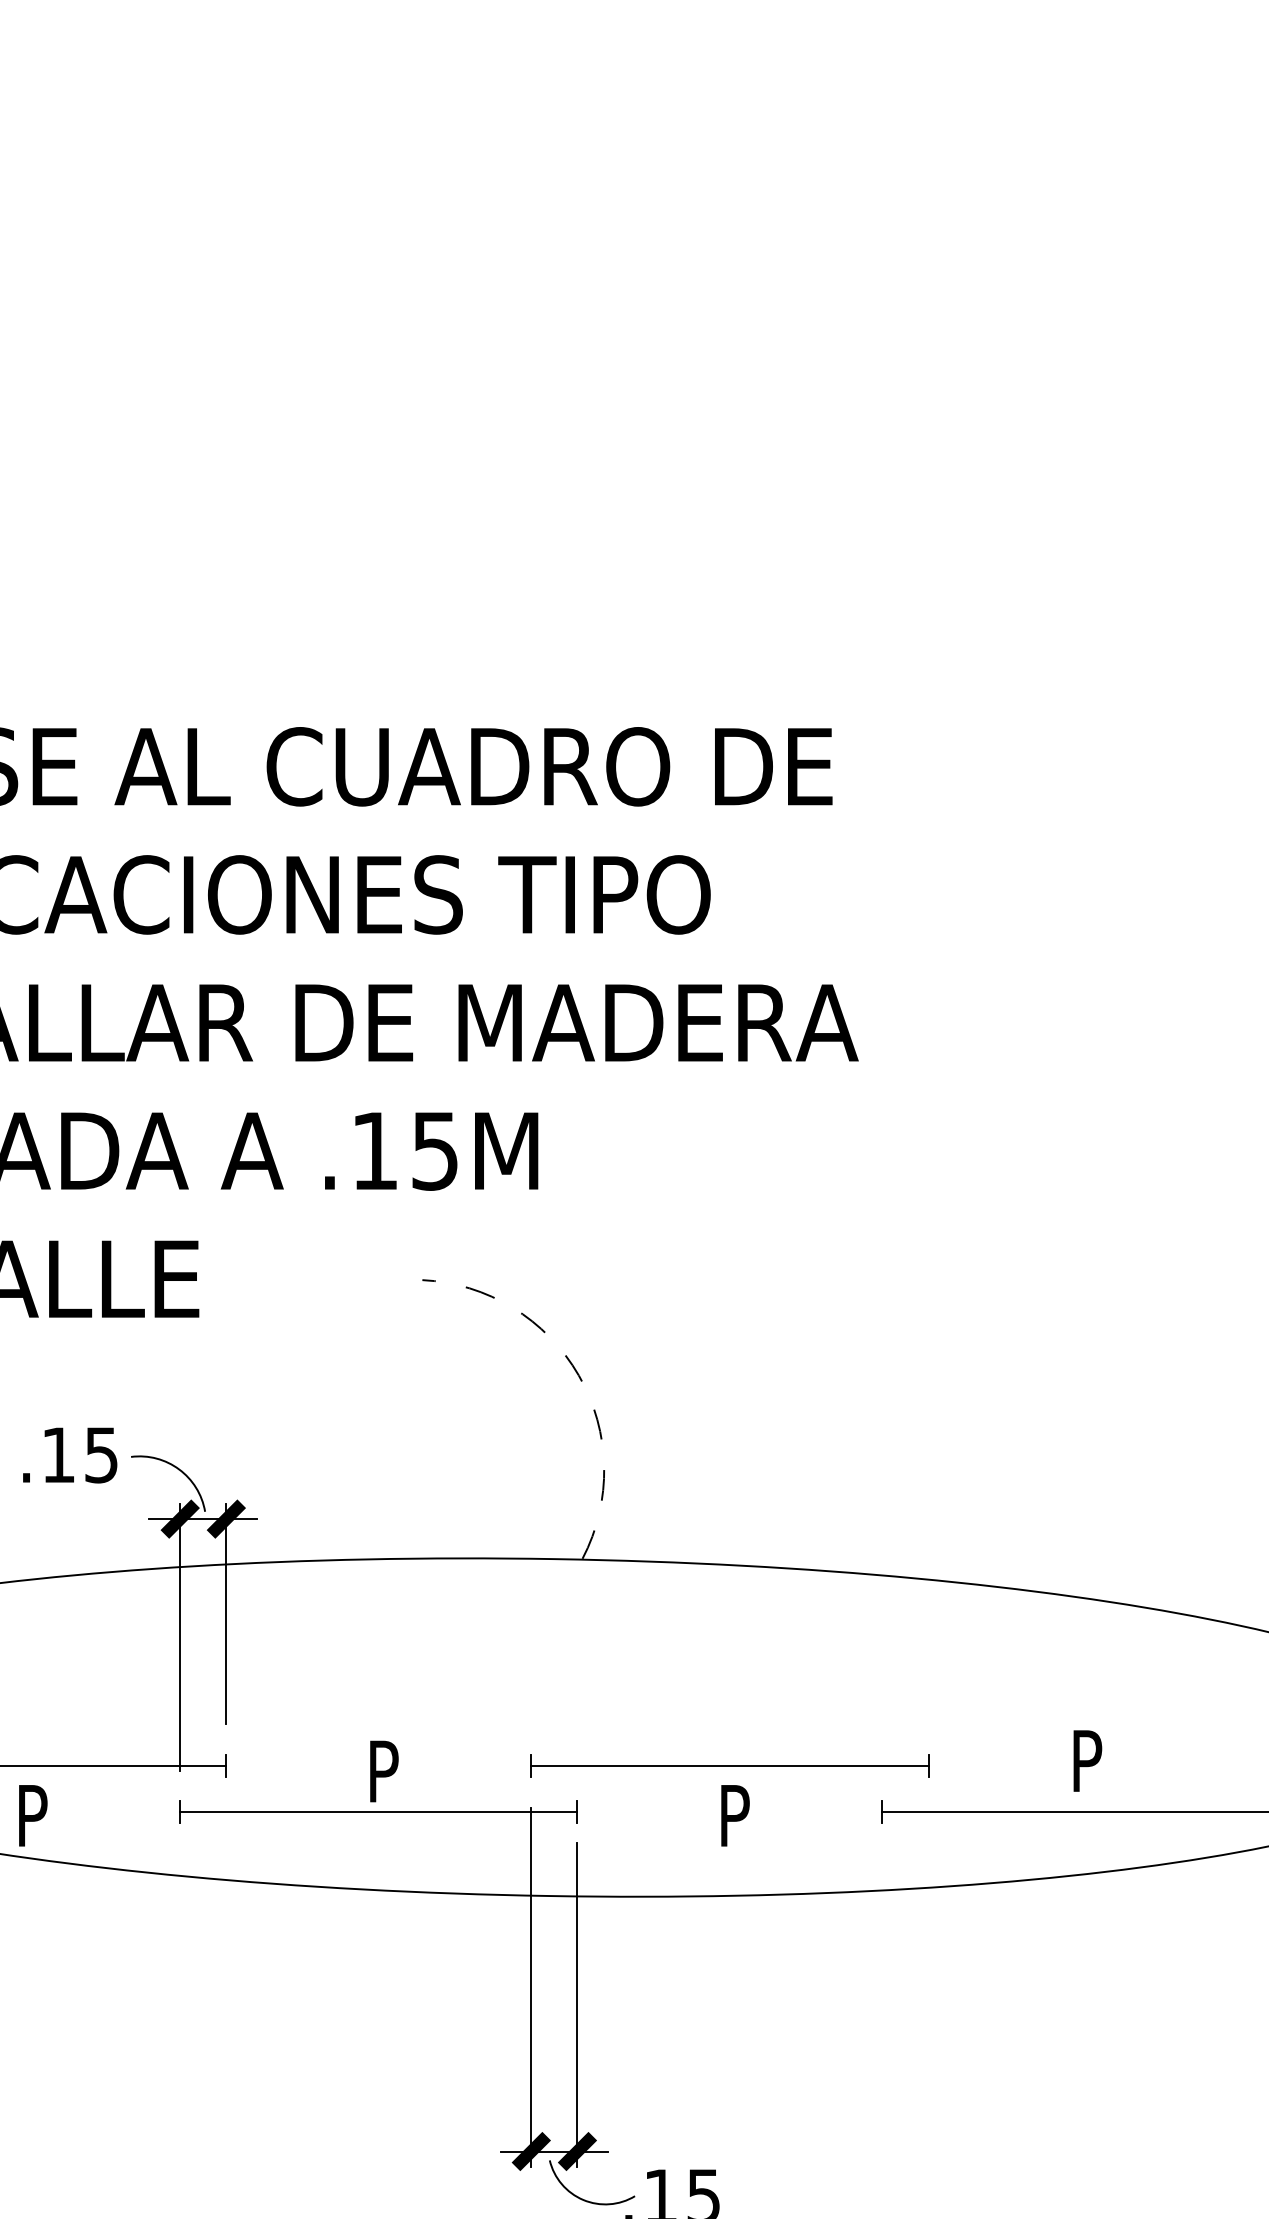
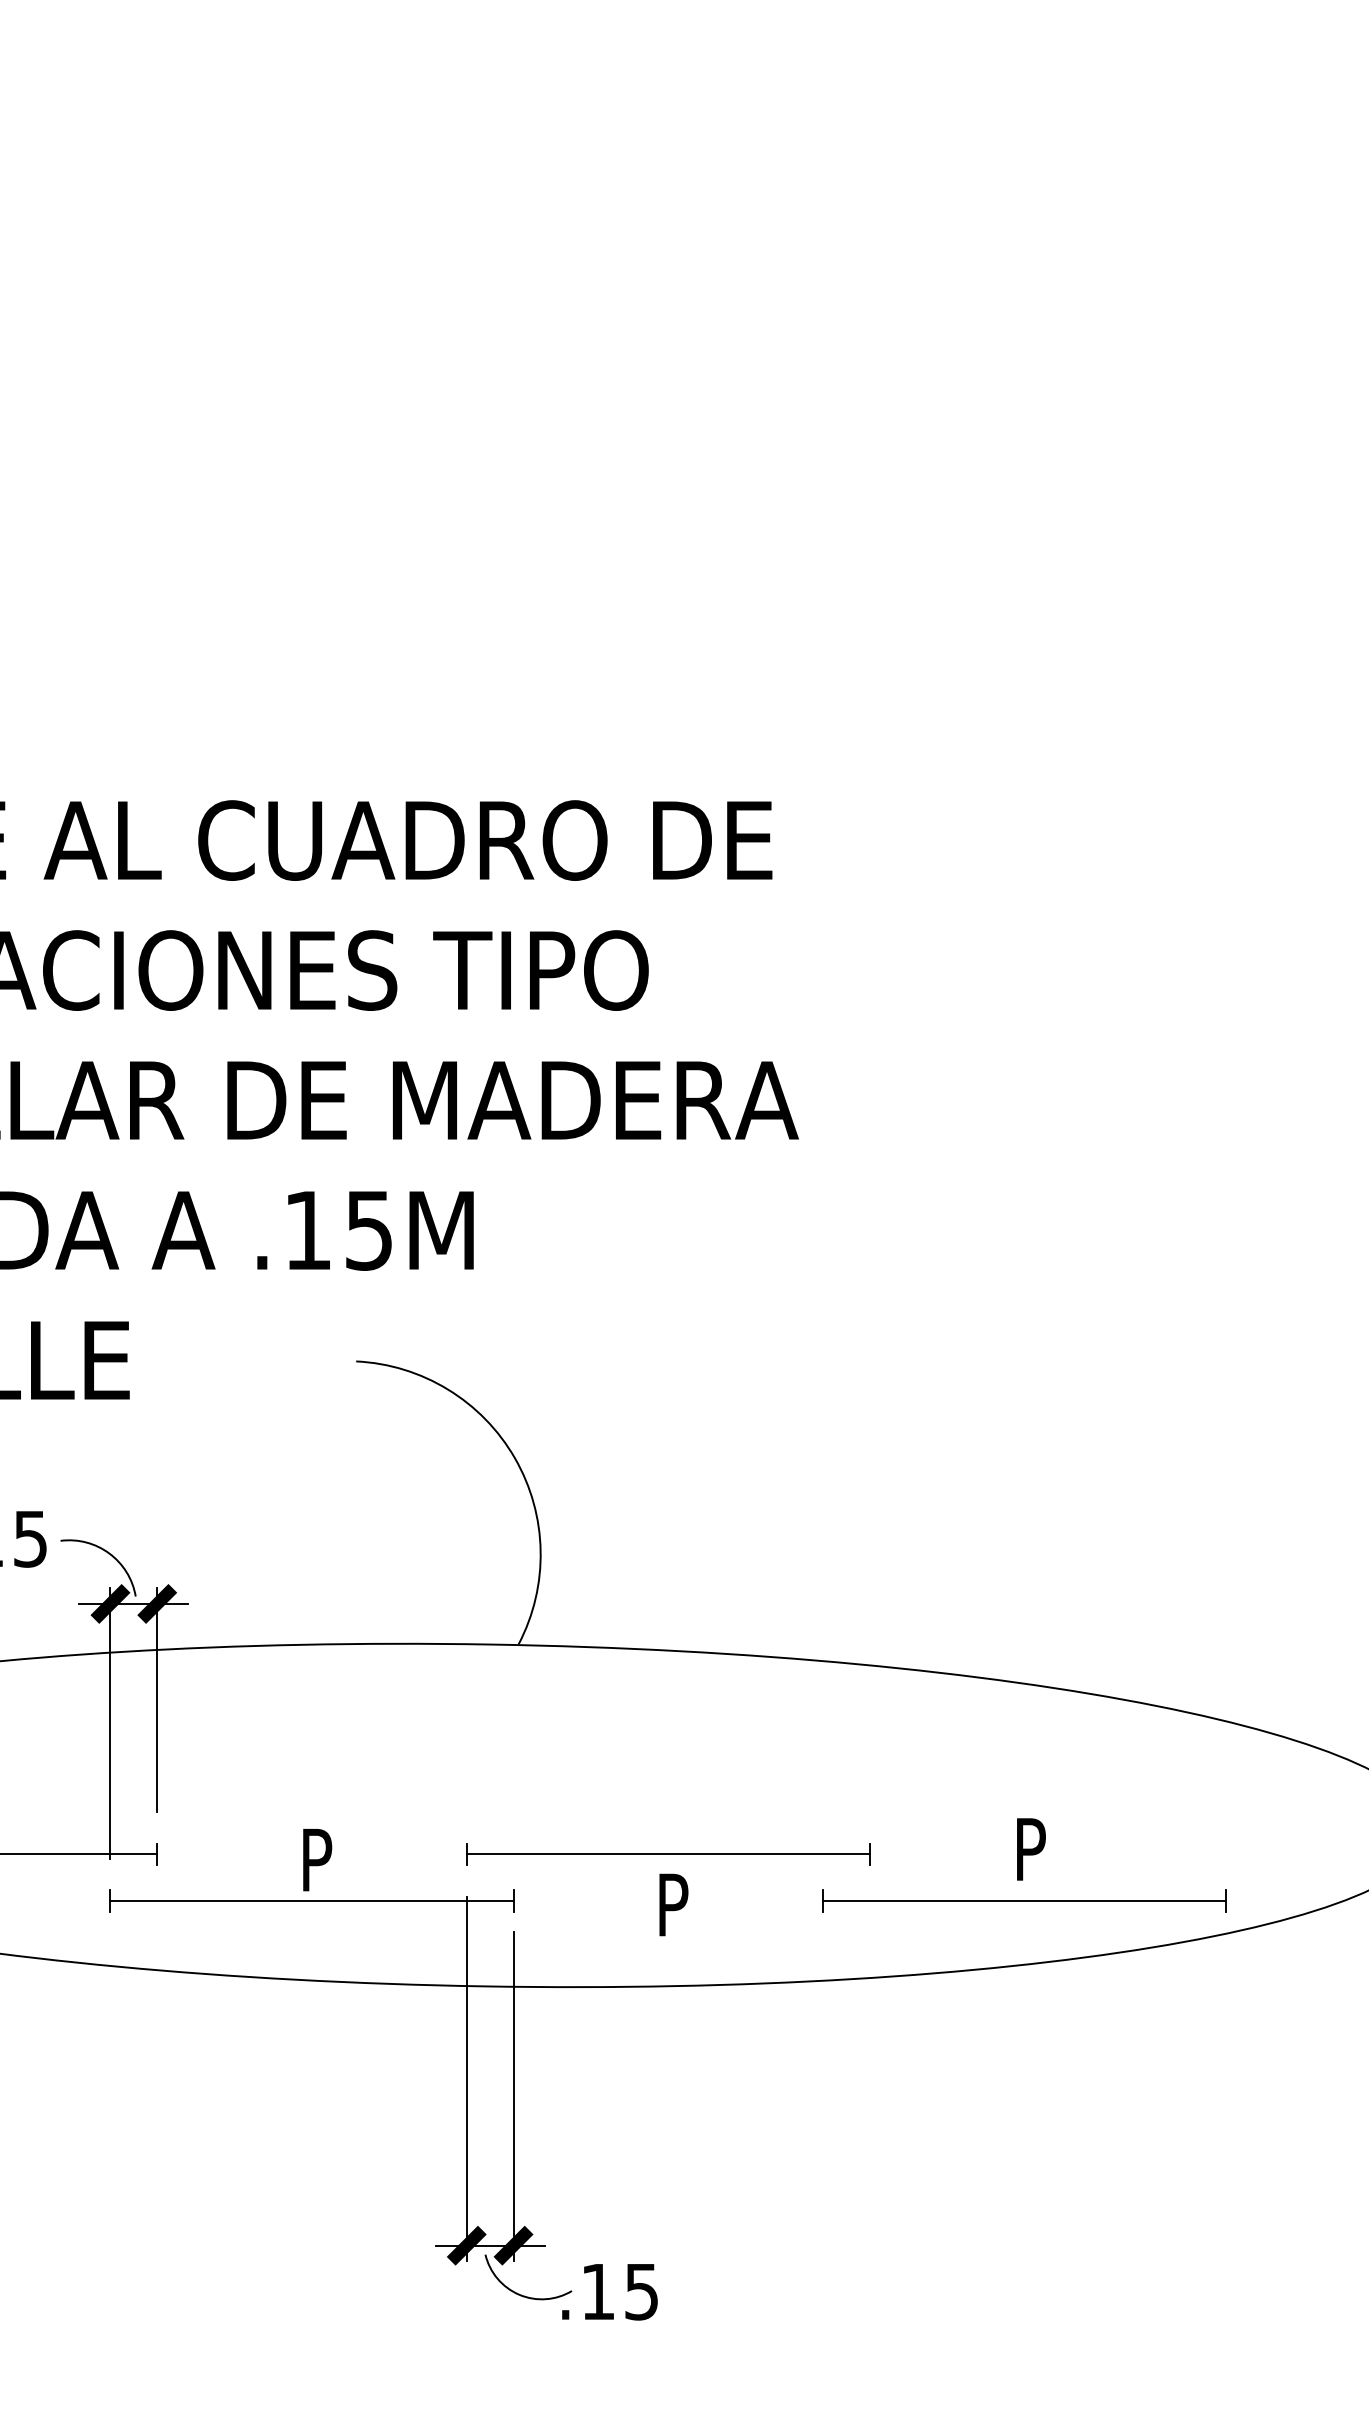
arc: (578, 1375) -> (514, 1458), dashed -> solid

